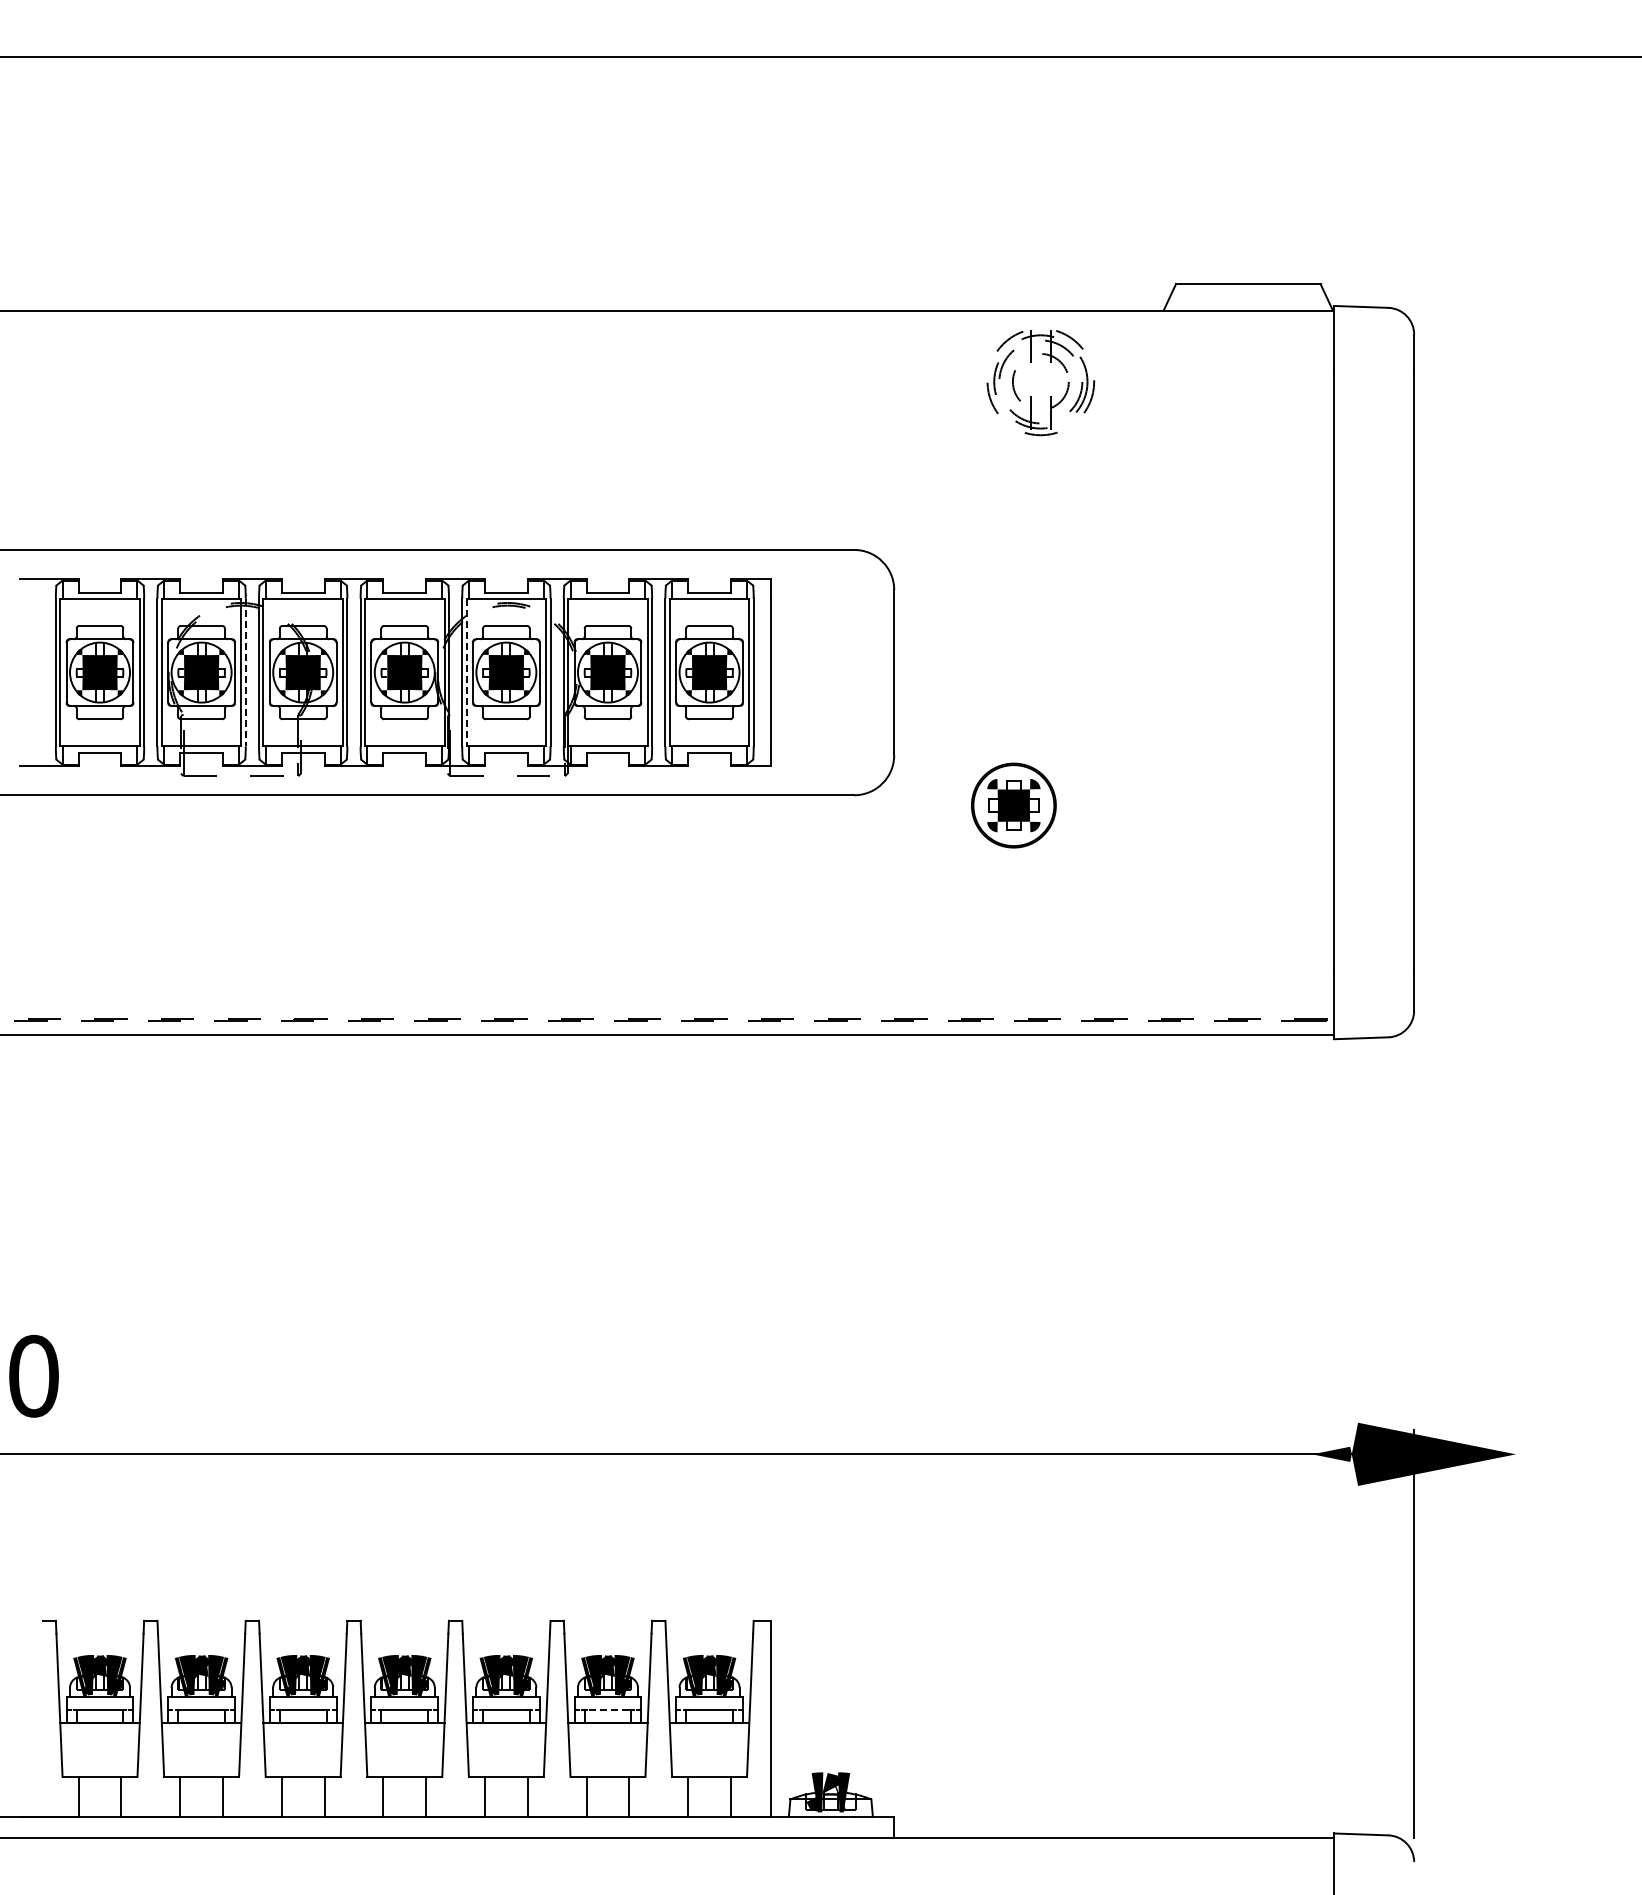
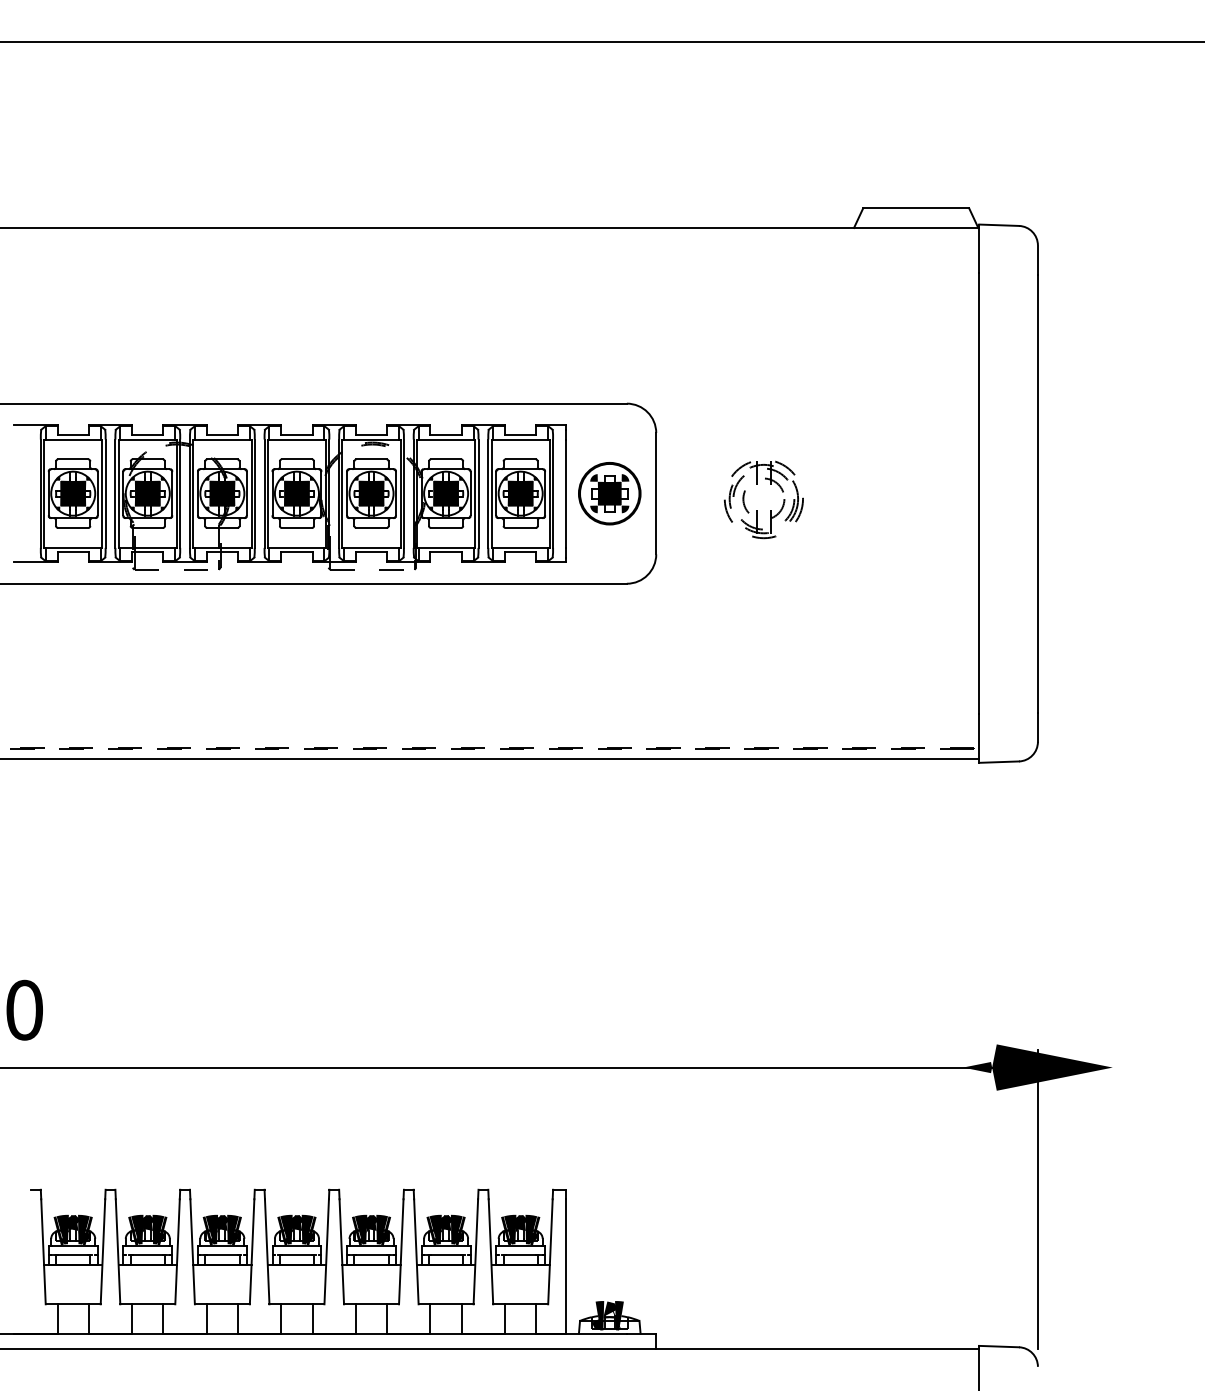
part: (1031, 396) -> (757, 509), moved
line: (245, 672) -> (180, 493), dashed -> solid
line: (466, 673) -> (342, 494), dashed -> solid
part: (1013, 805) -> (609, 493), moved
line: (607, 1710) -> (445, 1255), dashed -> solid

